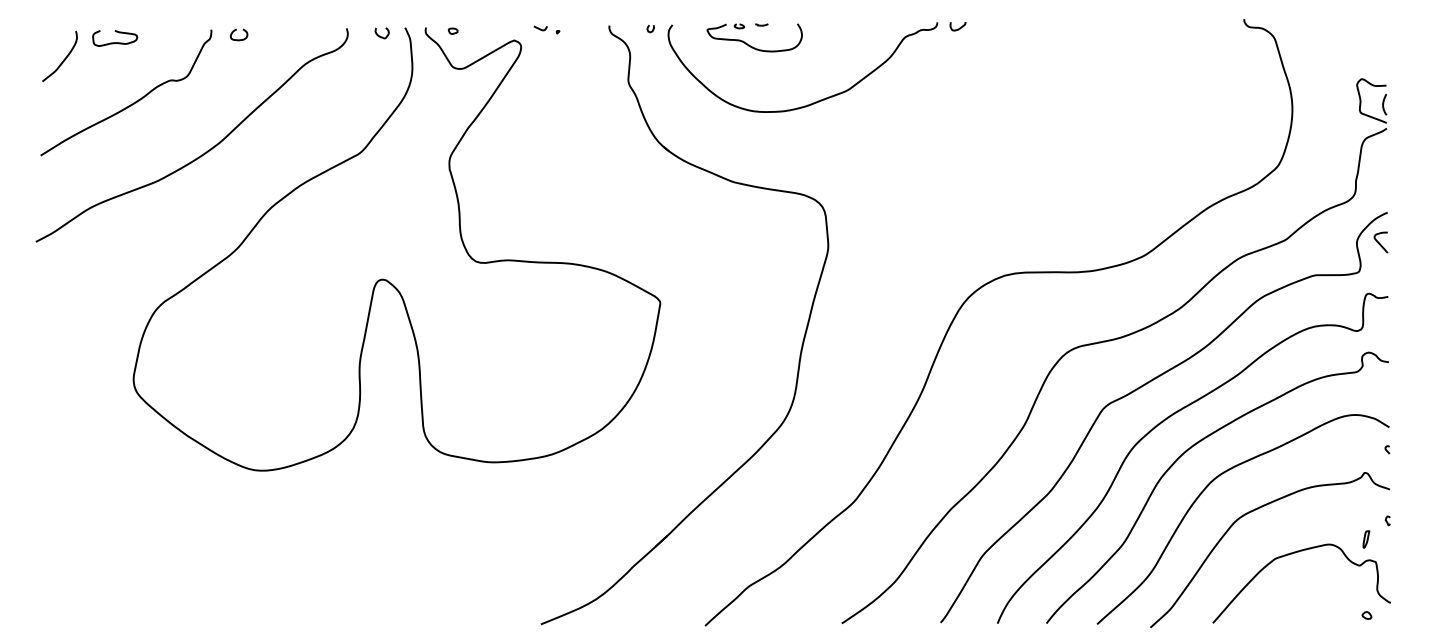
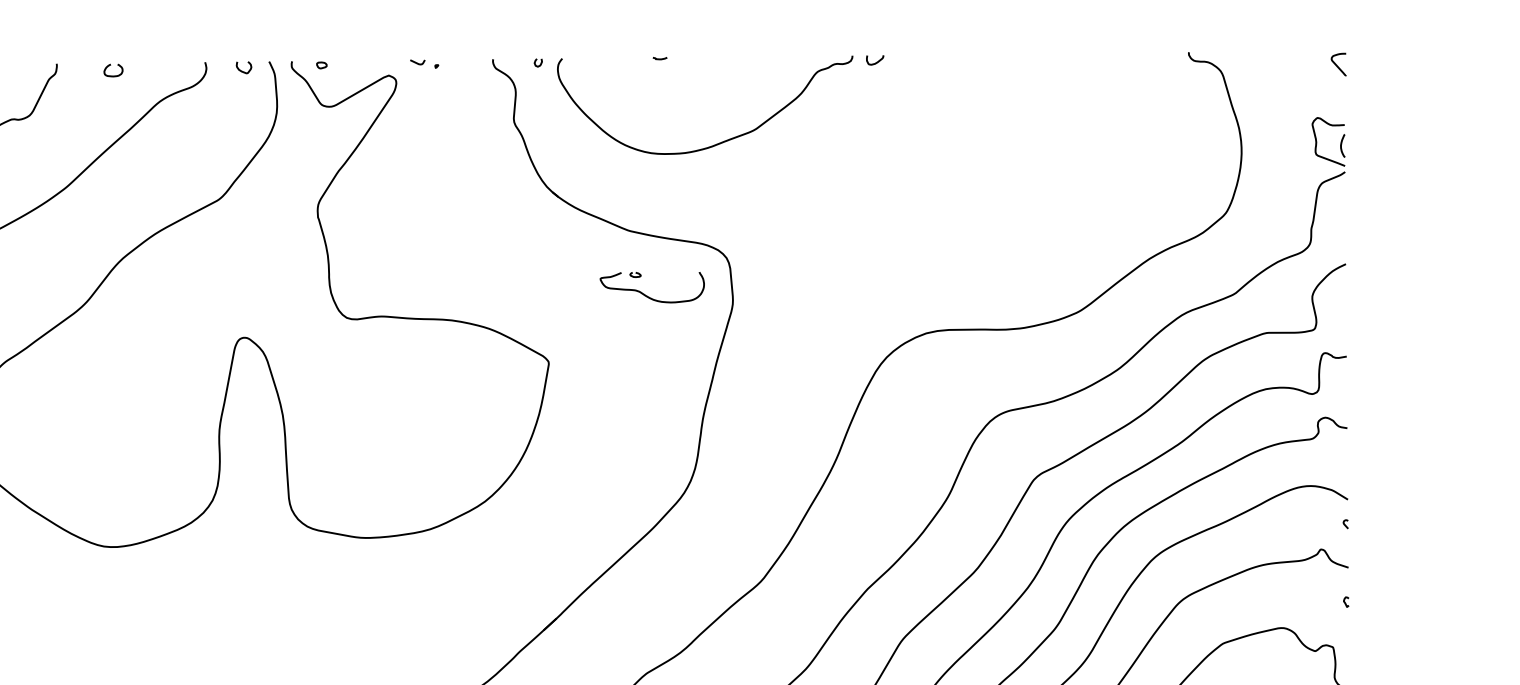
curve: (236, 30) -> (110, 65), moved
part: (751, 45) -> (648, 295), moved
curve: (1379, 242) -> (1337, 64), moved
part: (1366, 539) -> (1322, 622), removed

